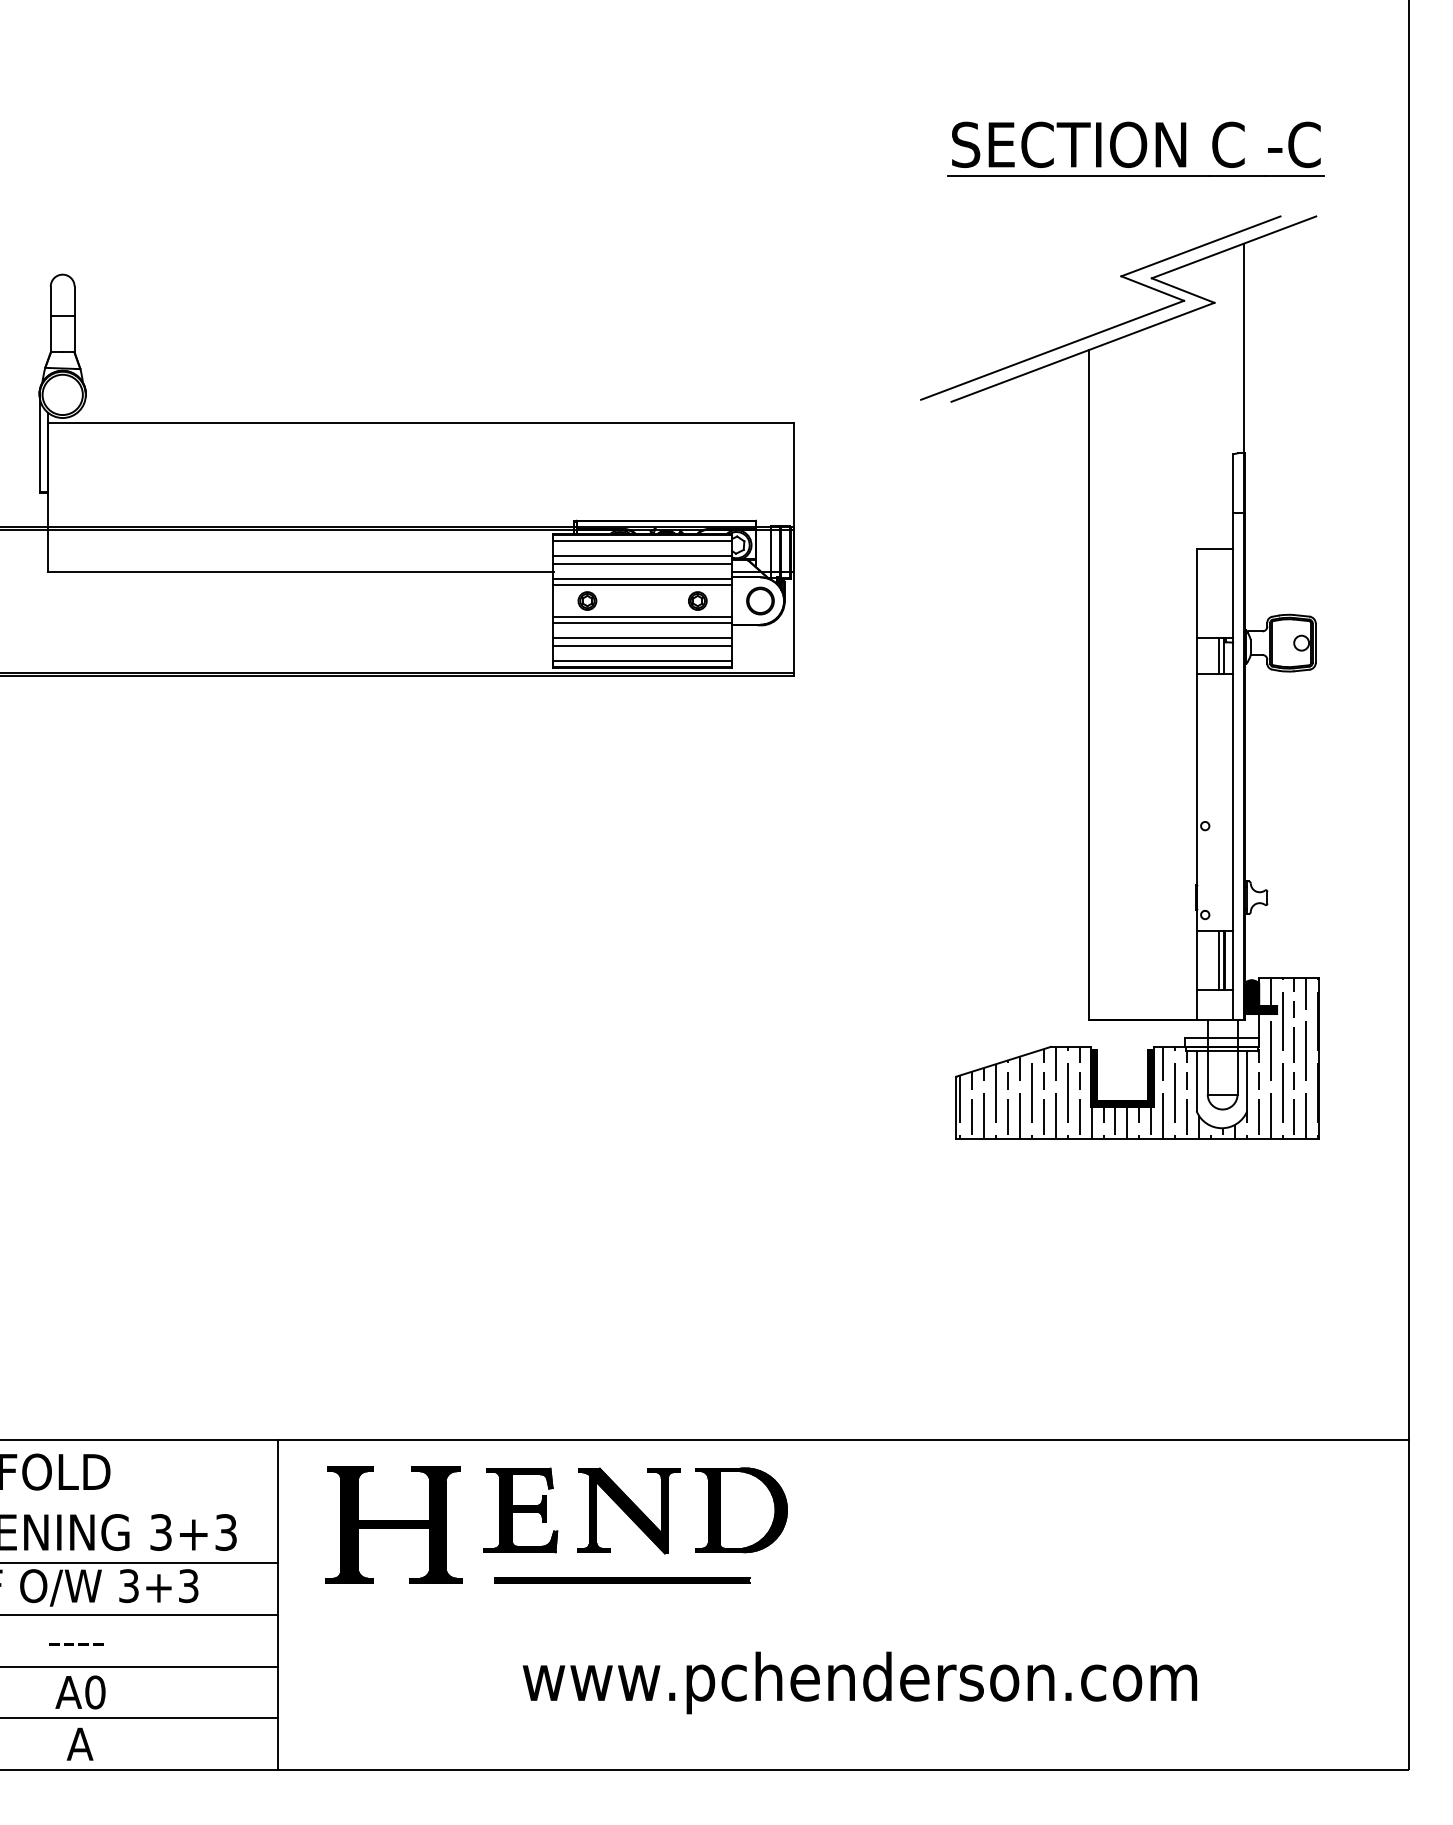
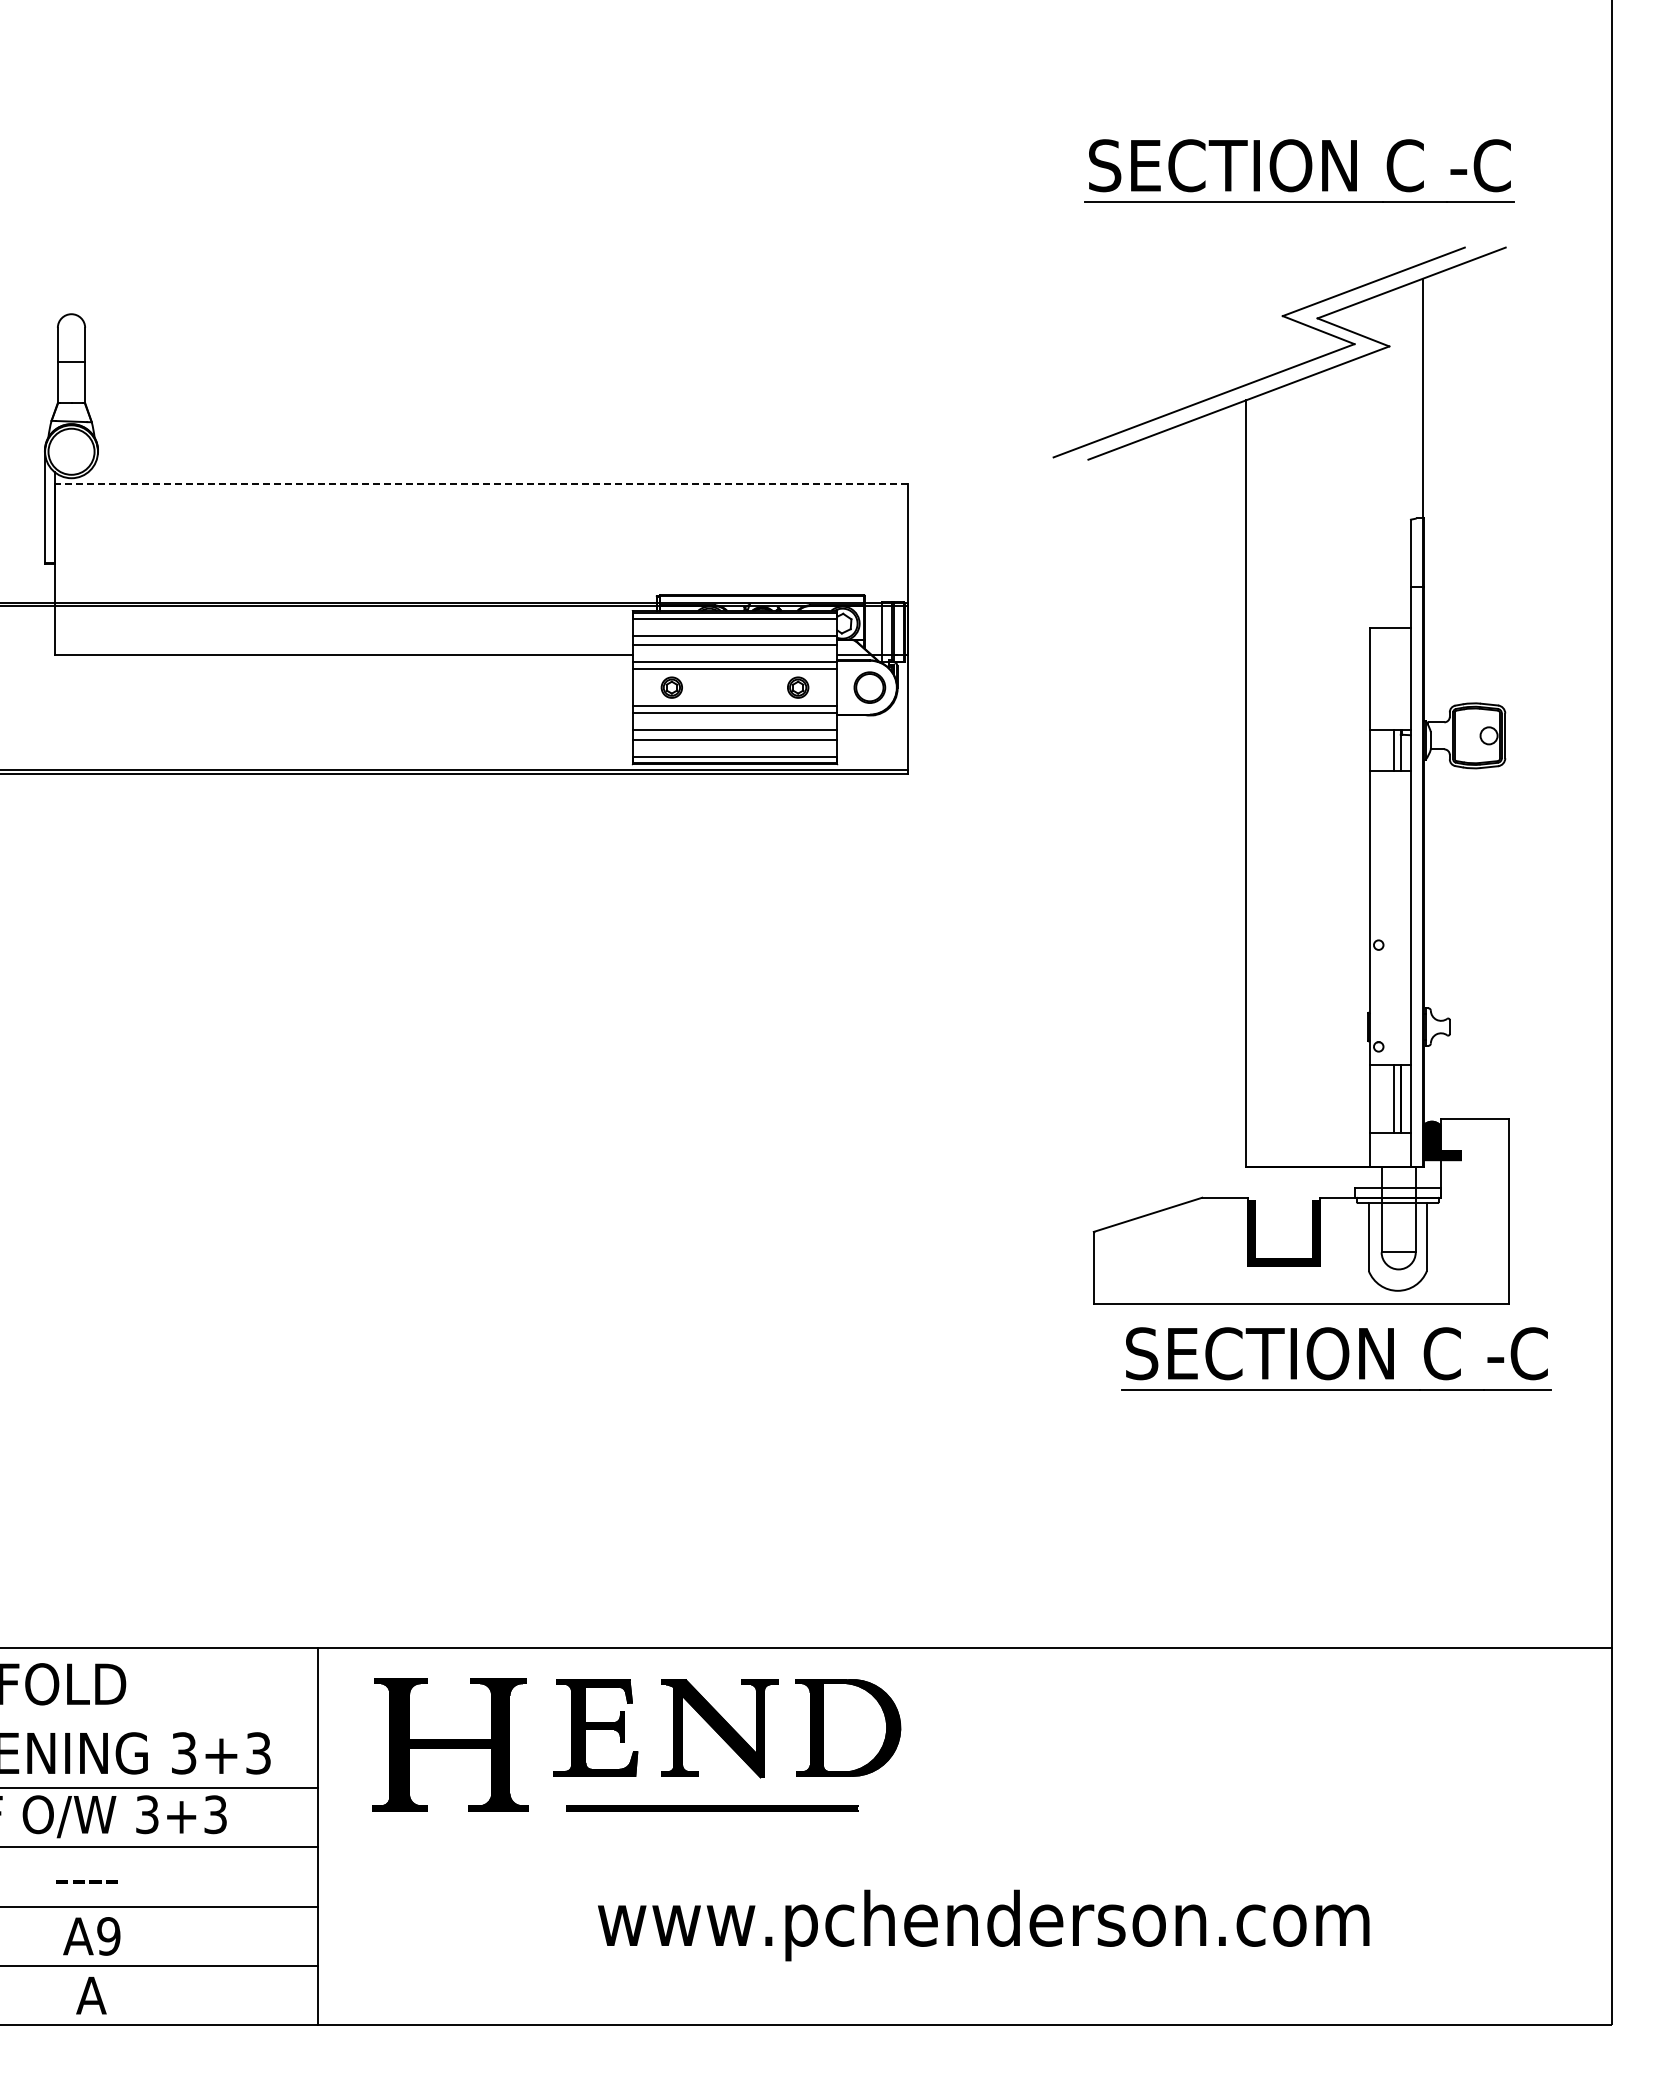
line: (421, 423) -> (481, 484), solid -> dashed
hatch: (1139, 1058) -> (1303, 1211), removed
part: (1168, 1187) -> (1336, 1358), added
text: (95, 1692) -> (108, 1936), A0 -> A9

